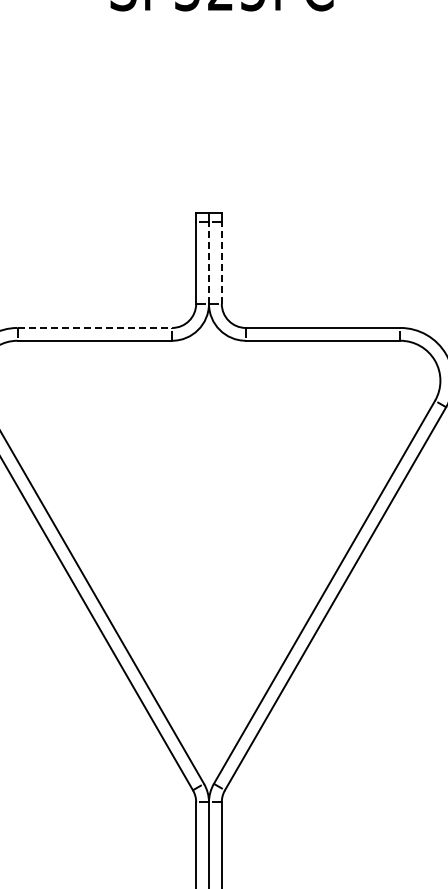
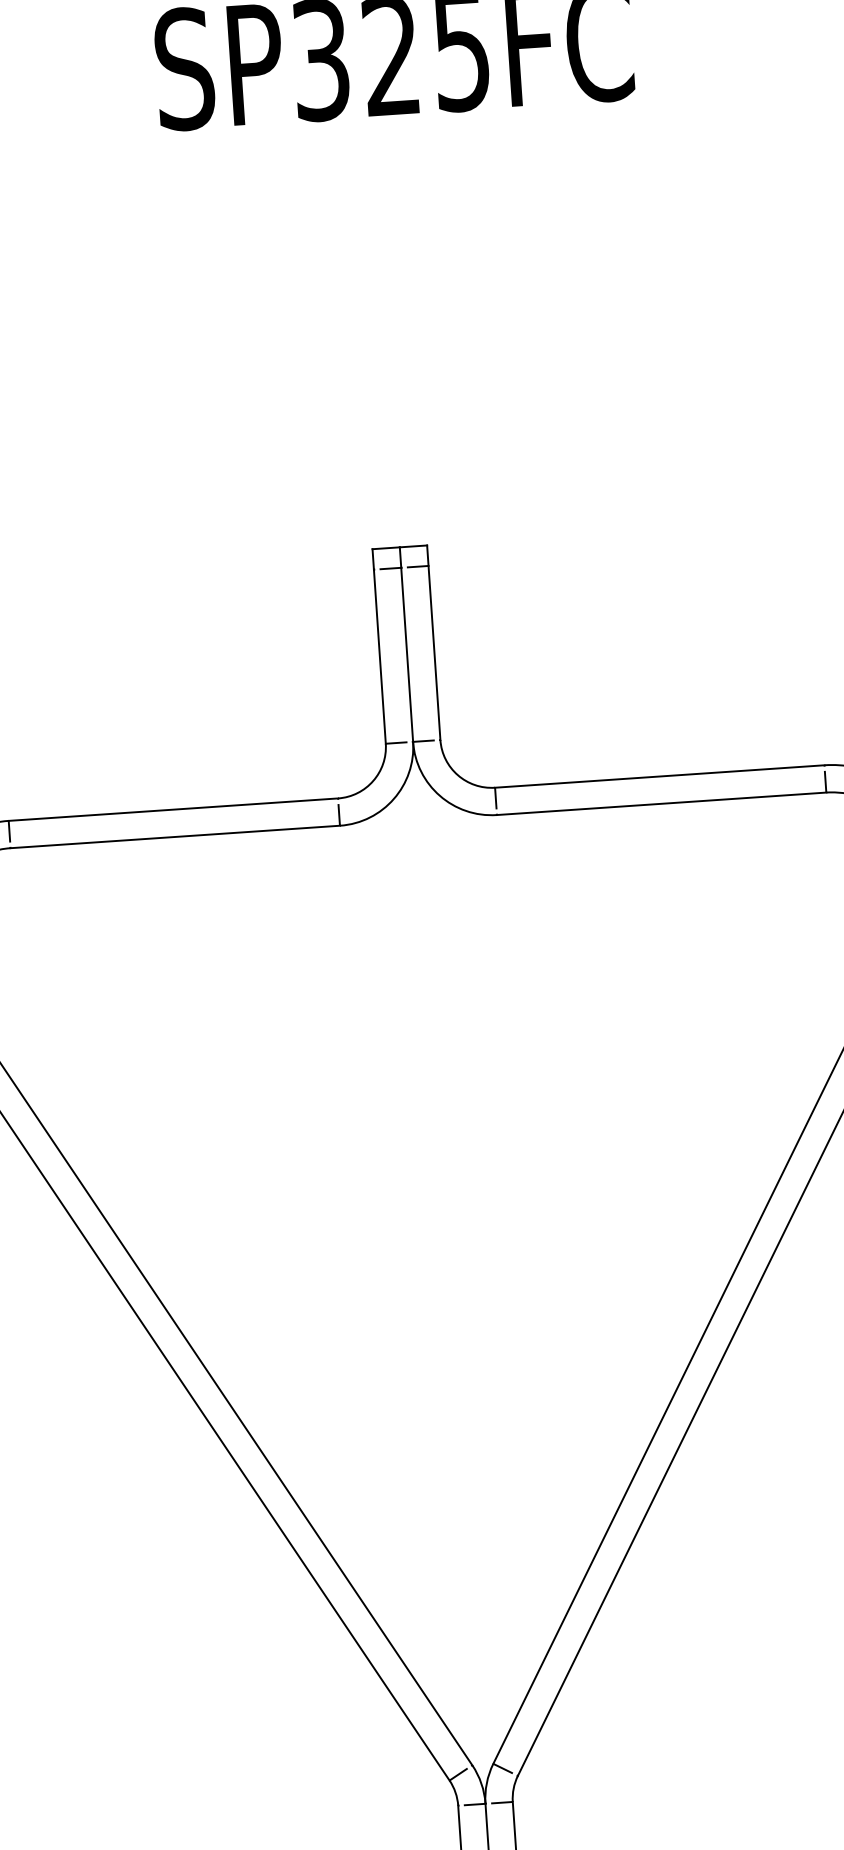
line: (208, 263) -> (406, 655), dashed -> solid
line: (221, 263) -> (433, 653), dashed -> solid
line: (95, 327) -> (174, 808), dashed -> solid

